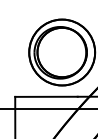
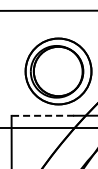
line: (46, 96) -> (42, 115), solid -> dashed

